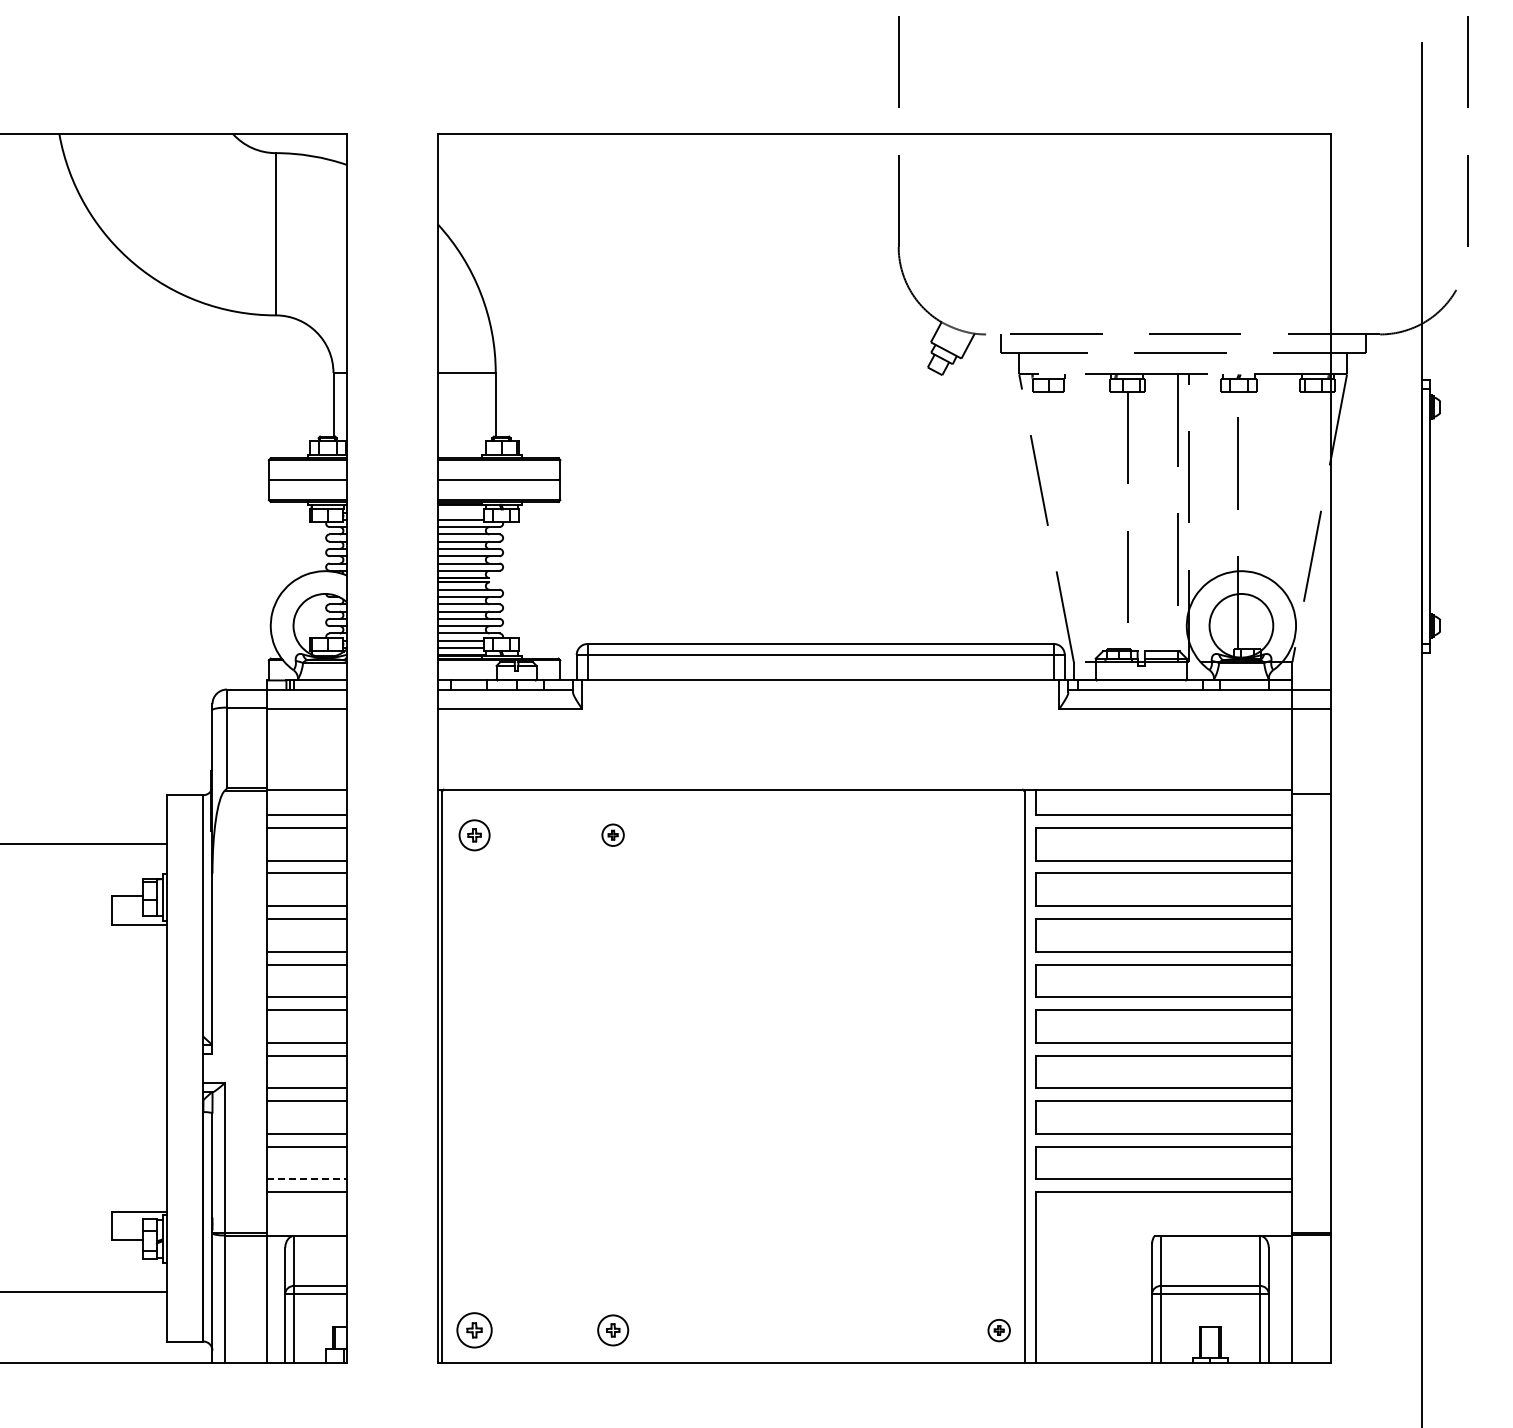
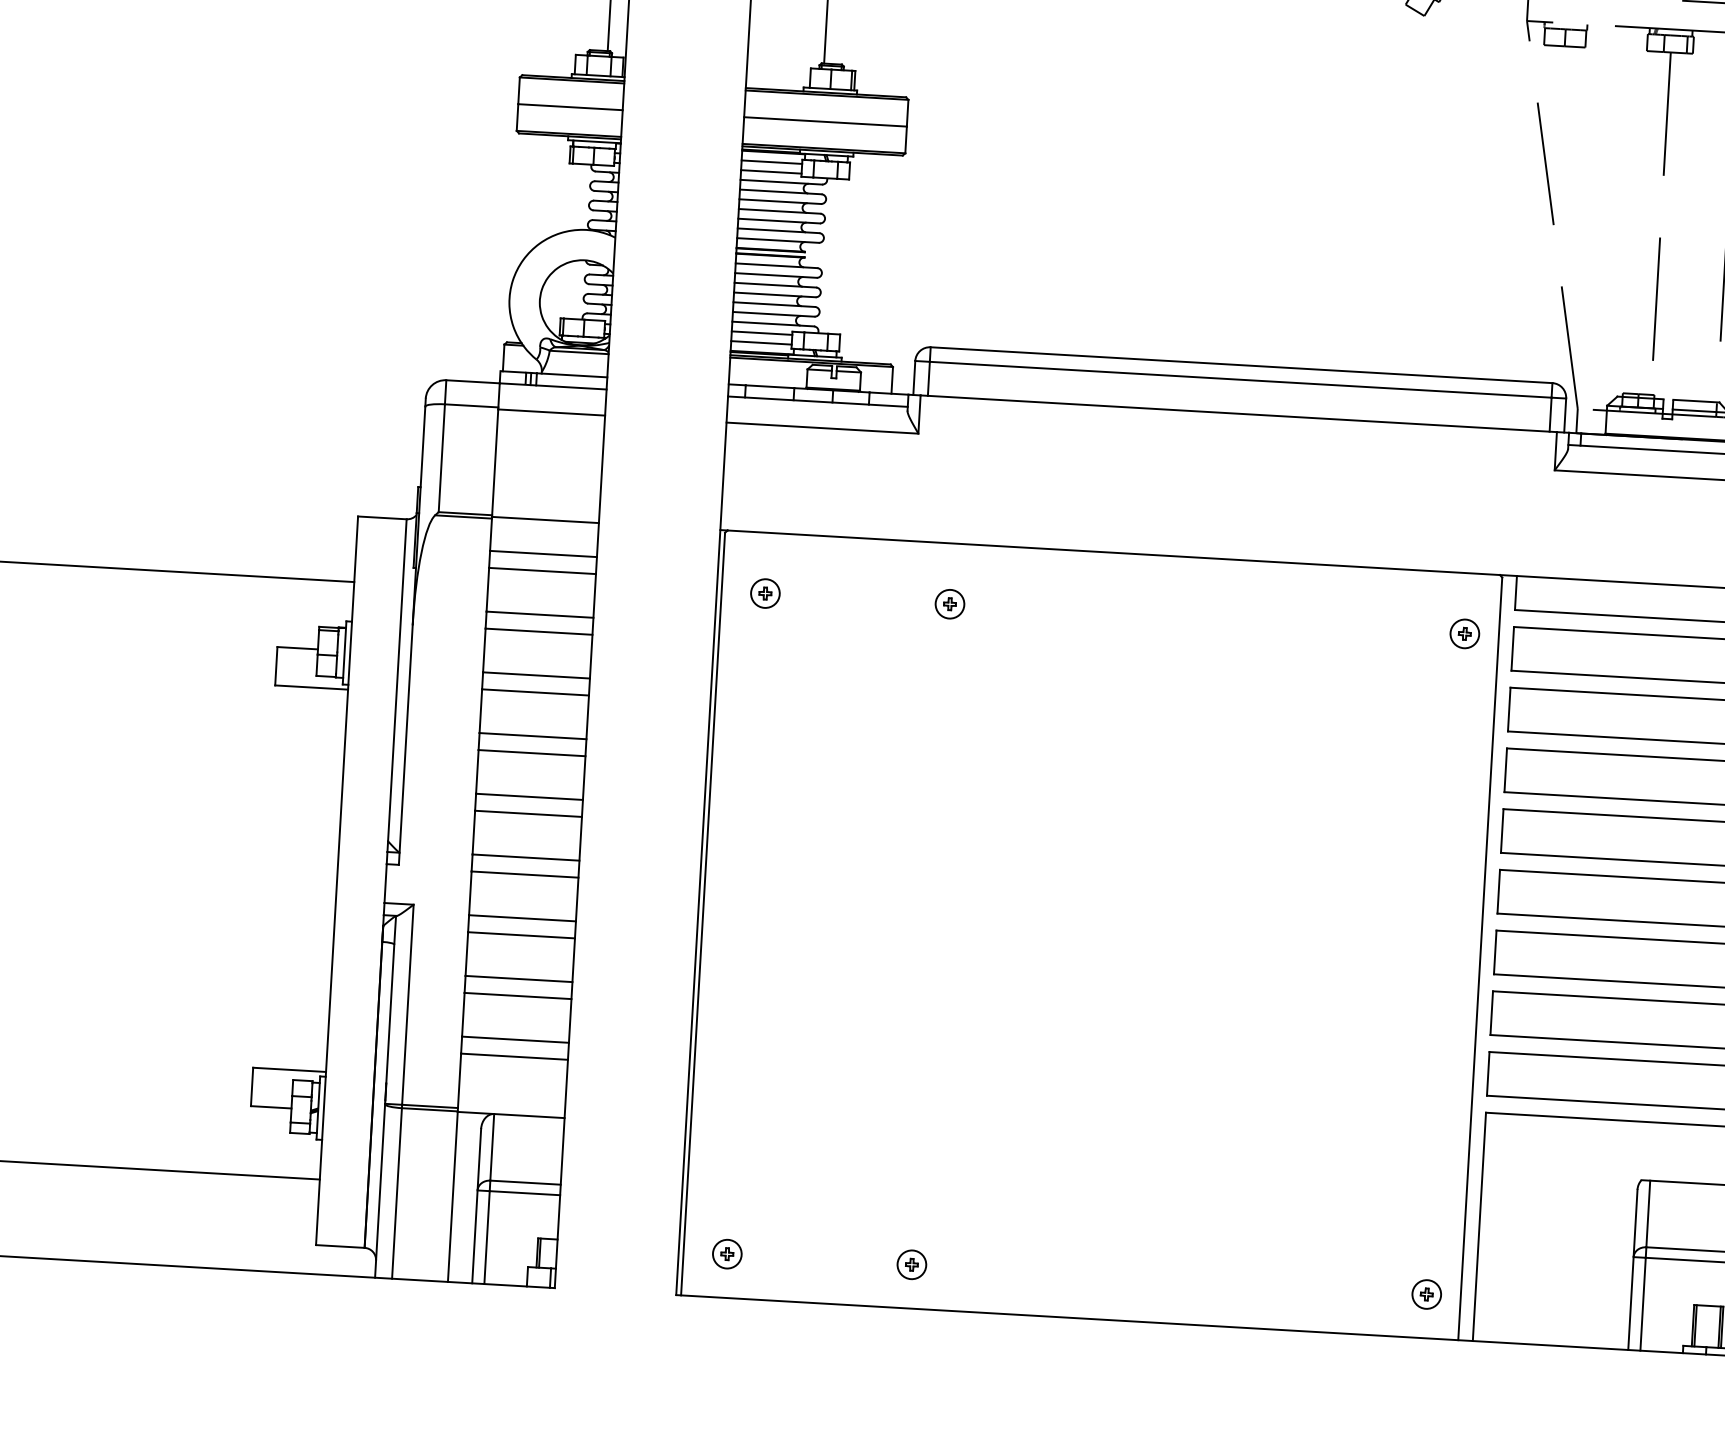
line: (460, 512) -> (771, 162), added
part: (474, 834) -> (765, 592), size x0.71
part: (998, 834) -> (1463, 632), added
line: (307, 1179) -> (515, 1039), dashed -> solid
part: (474, 1330) -> (727, 1254), size x0.62
part: (612, 1330) -> (911, 1264), size x0.71

